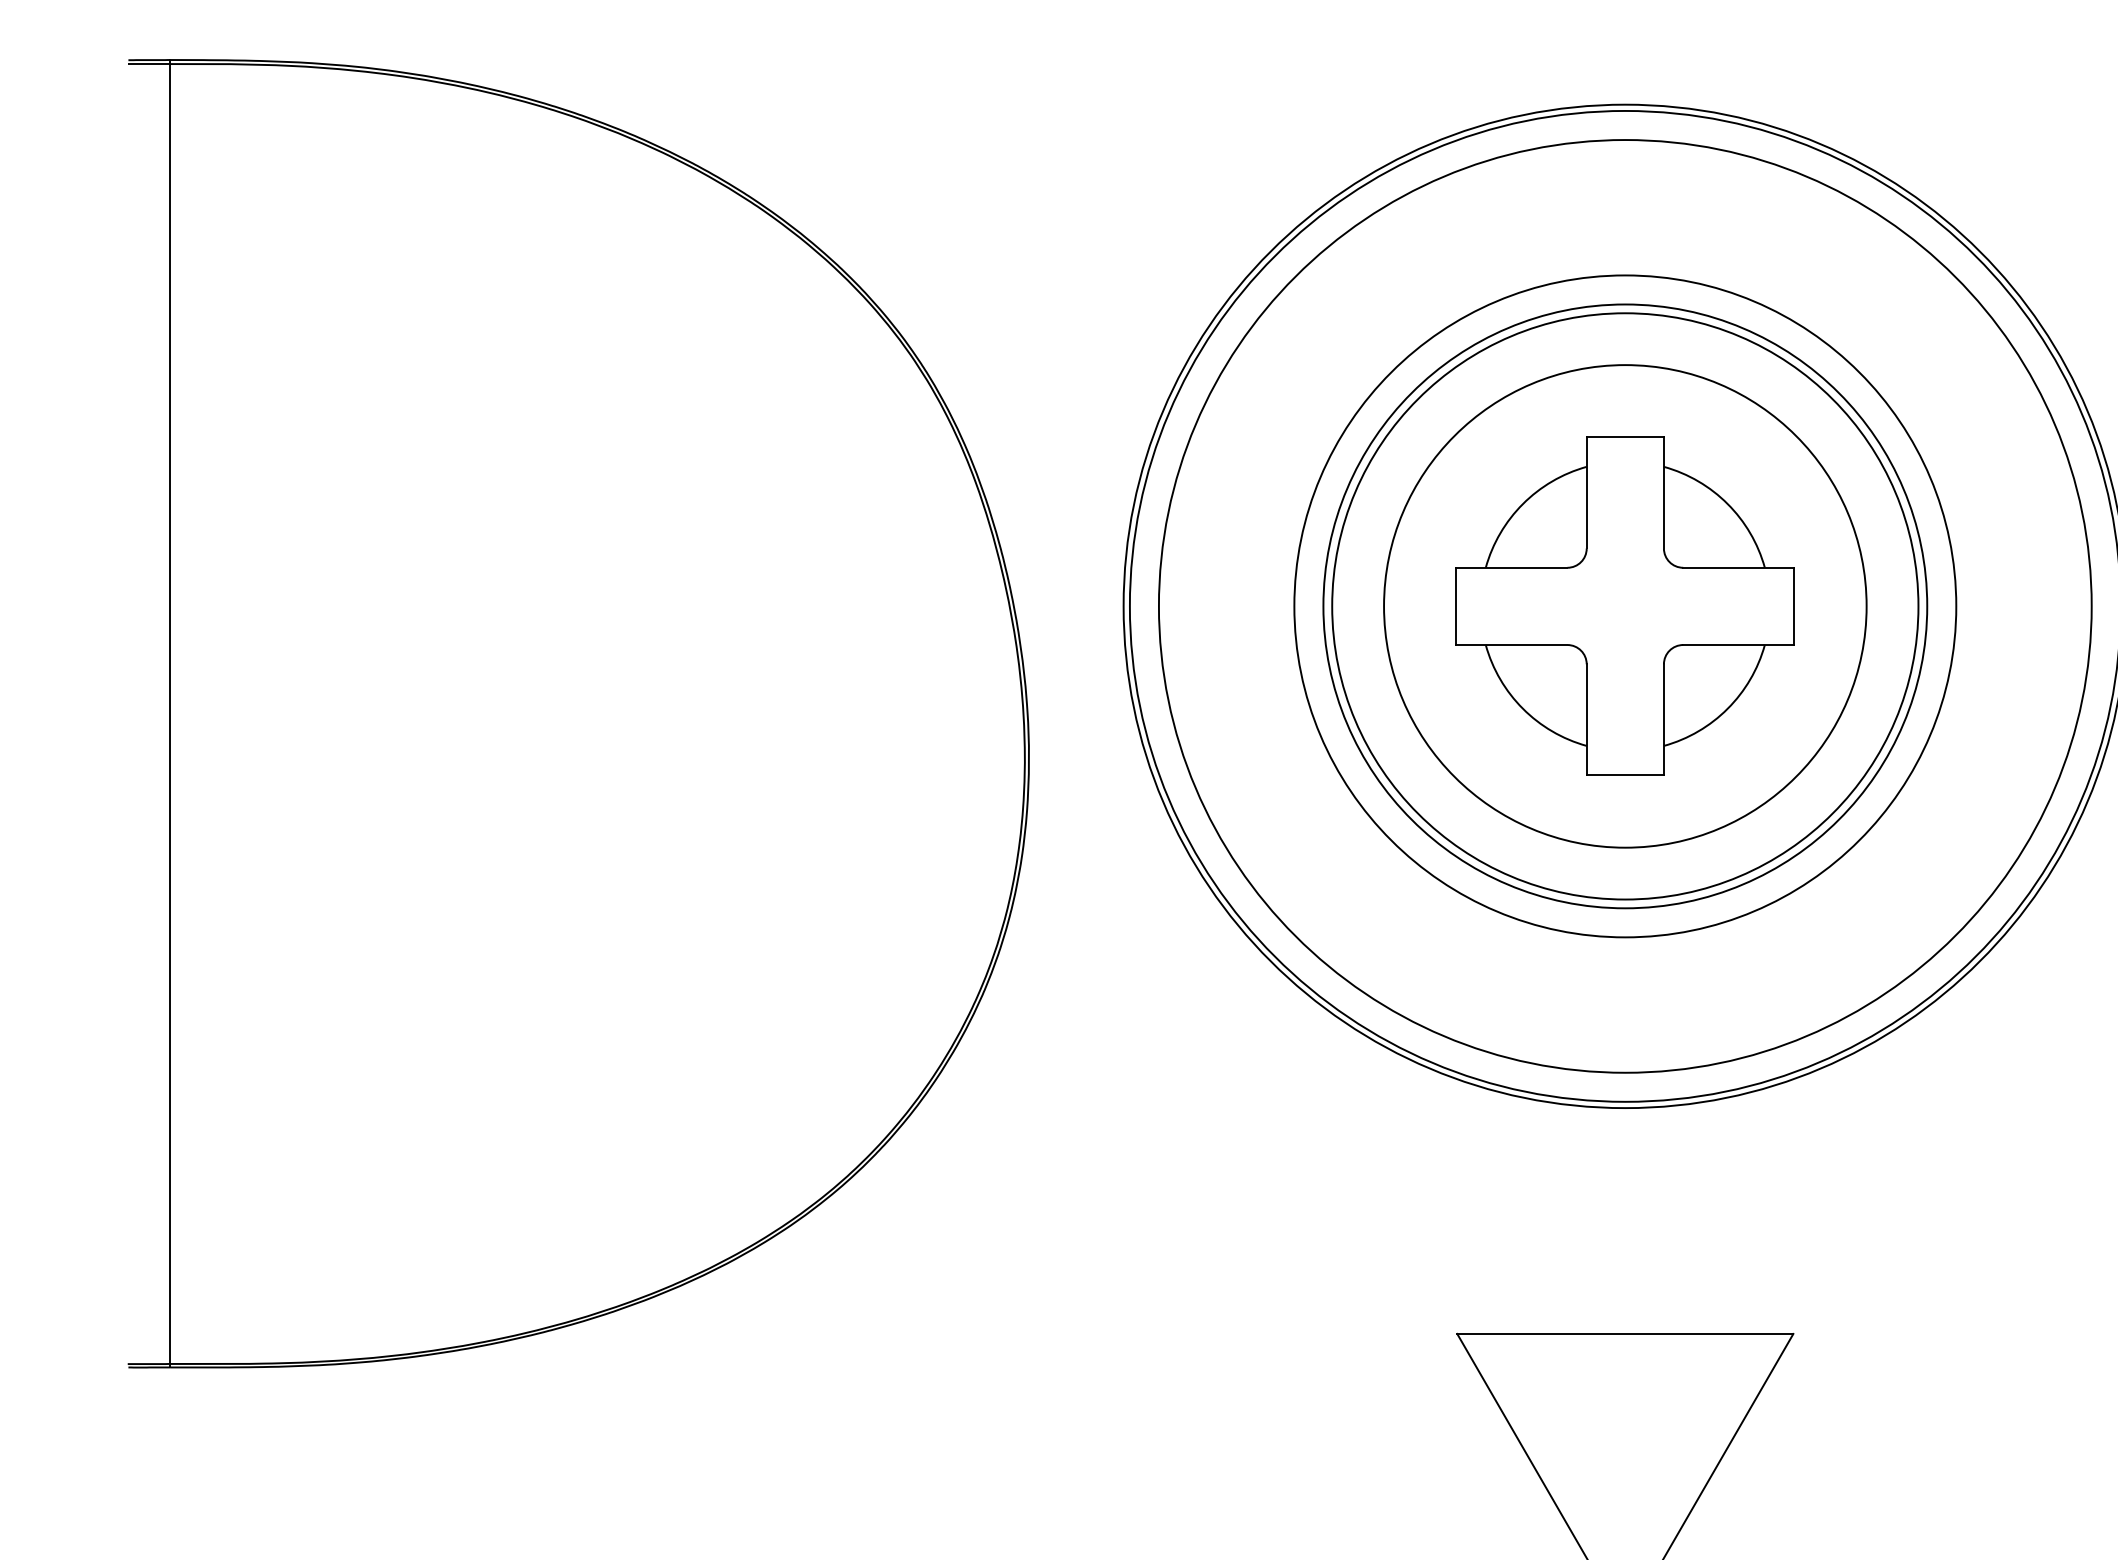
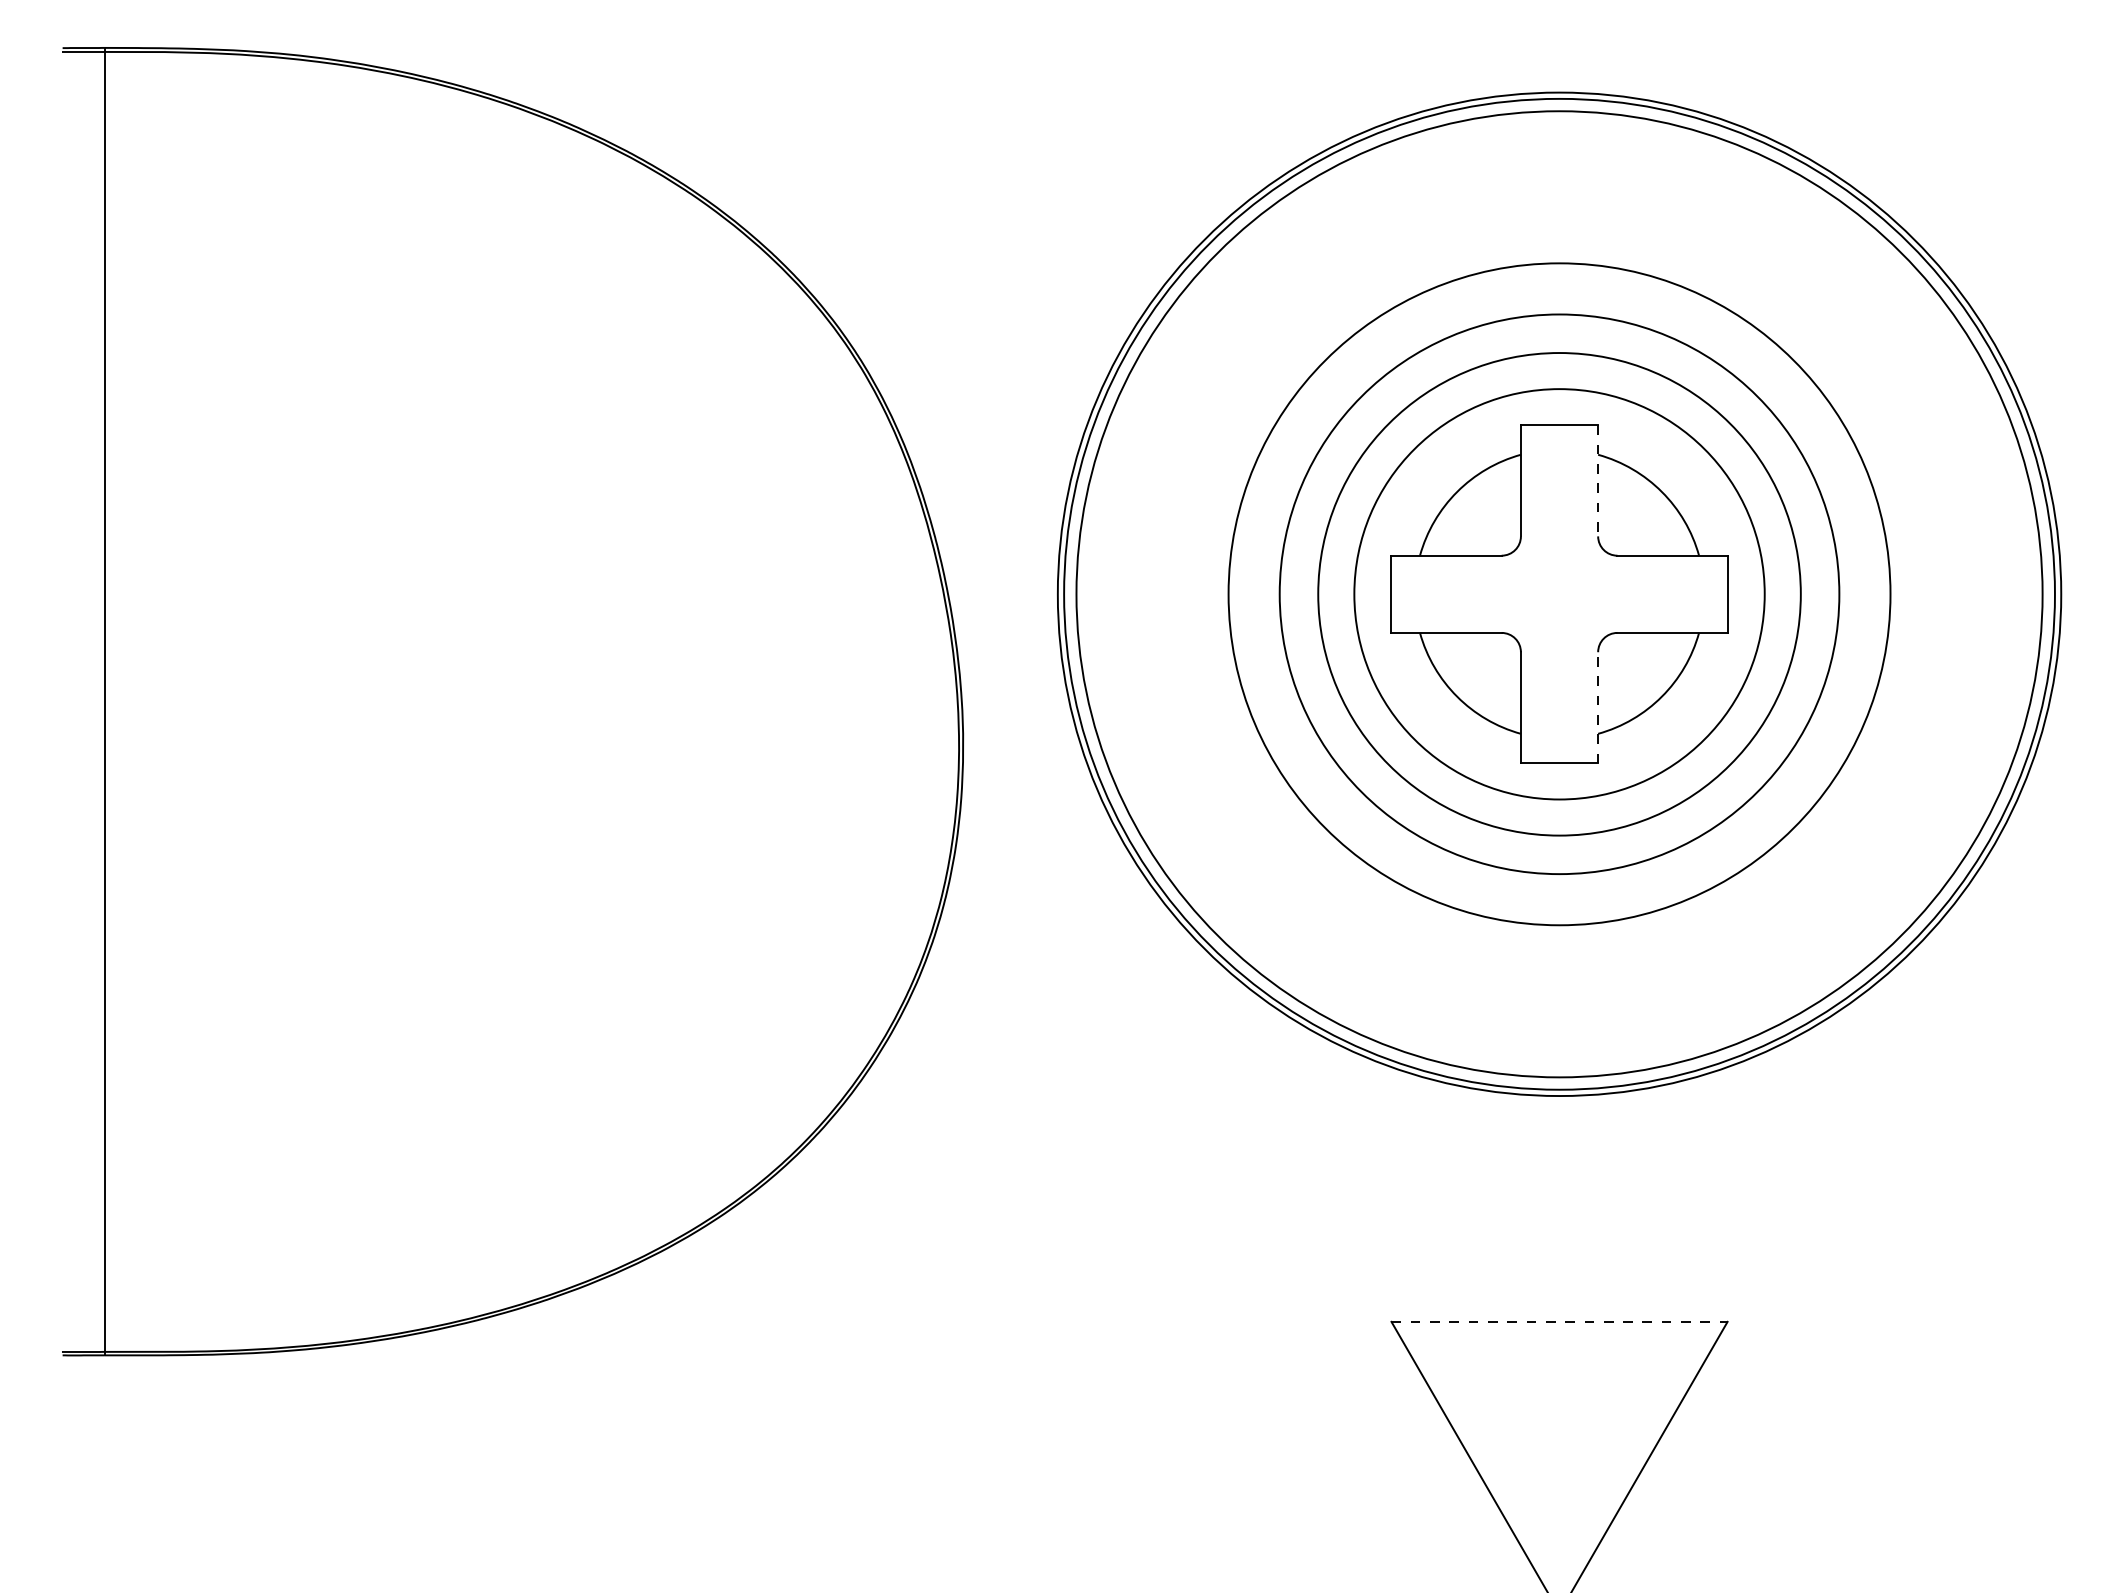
line: (1664, 493) -> (1598, 481), solid -> dashed
circle: (1625, 605) -> (1559, 593), size x0.6
circle: (1625, 606) -> (1559, 594), size x0.7
circle: (1625, 606) -> (1559, 594), size x1.6
line: (1664, 719) -> (1598, 707), solid -> dashed
line: (1626, 1333) -> (1560, 1321), solid -> dashed

